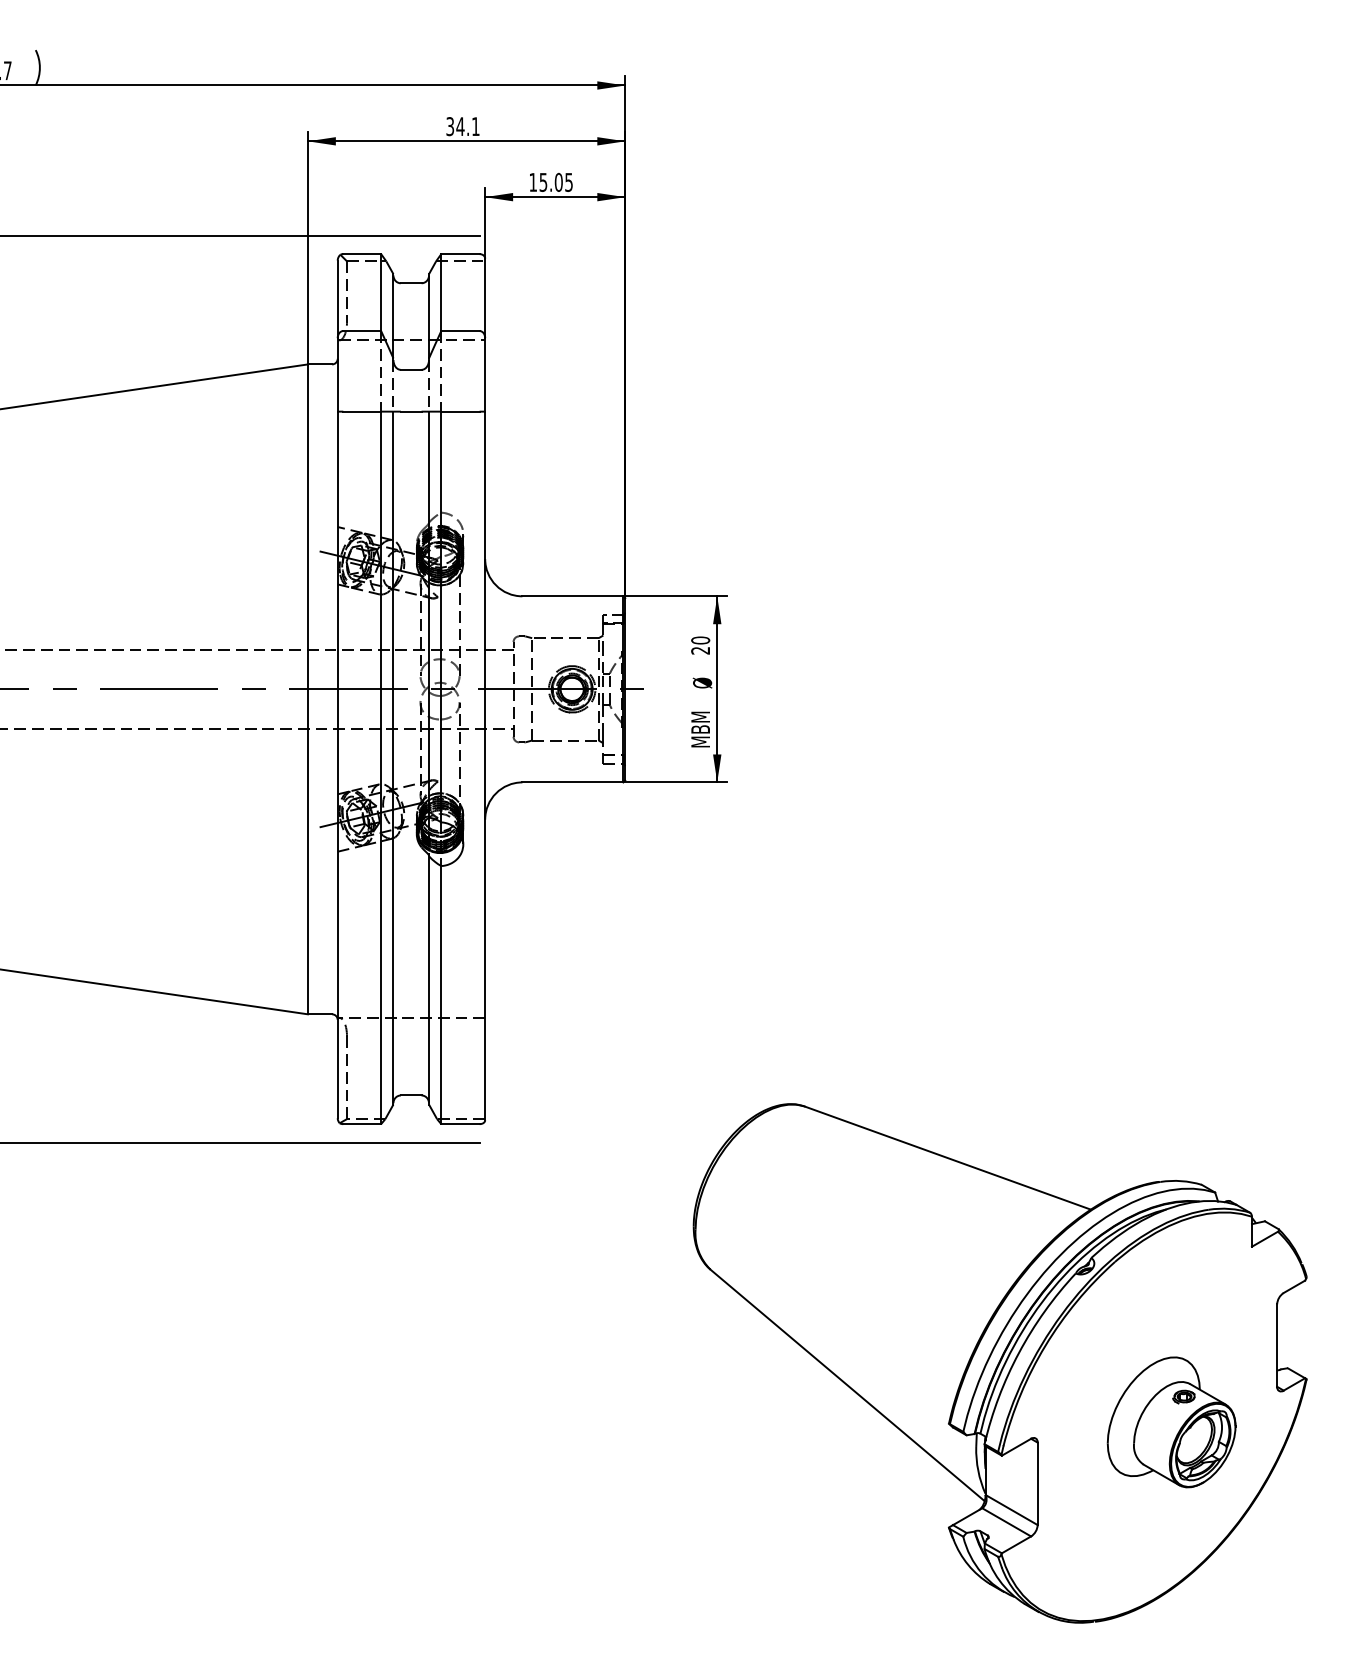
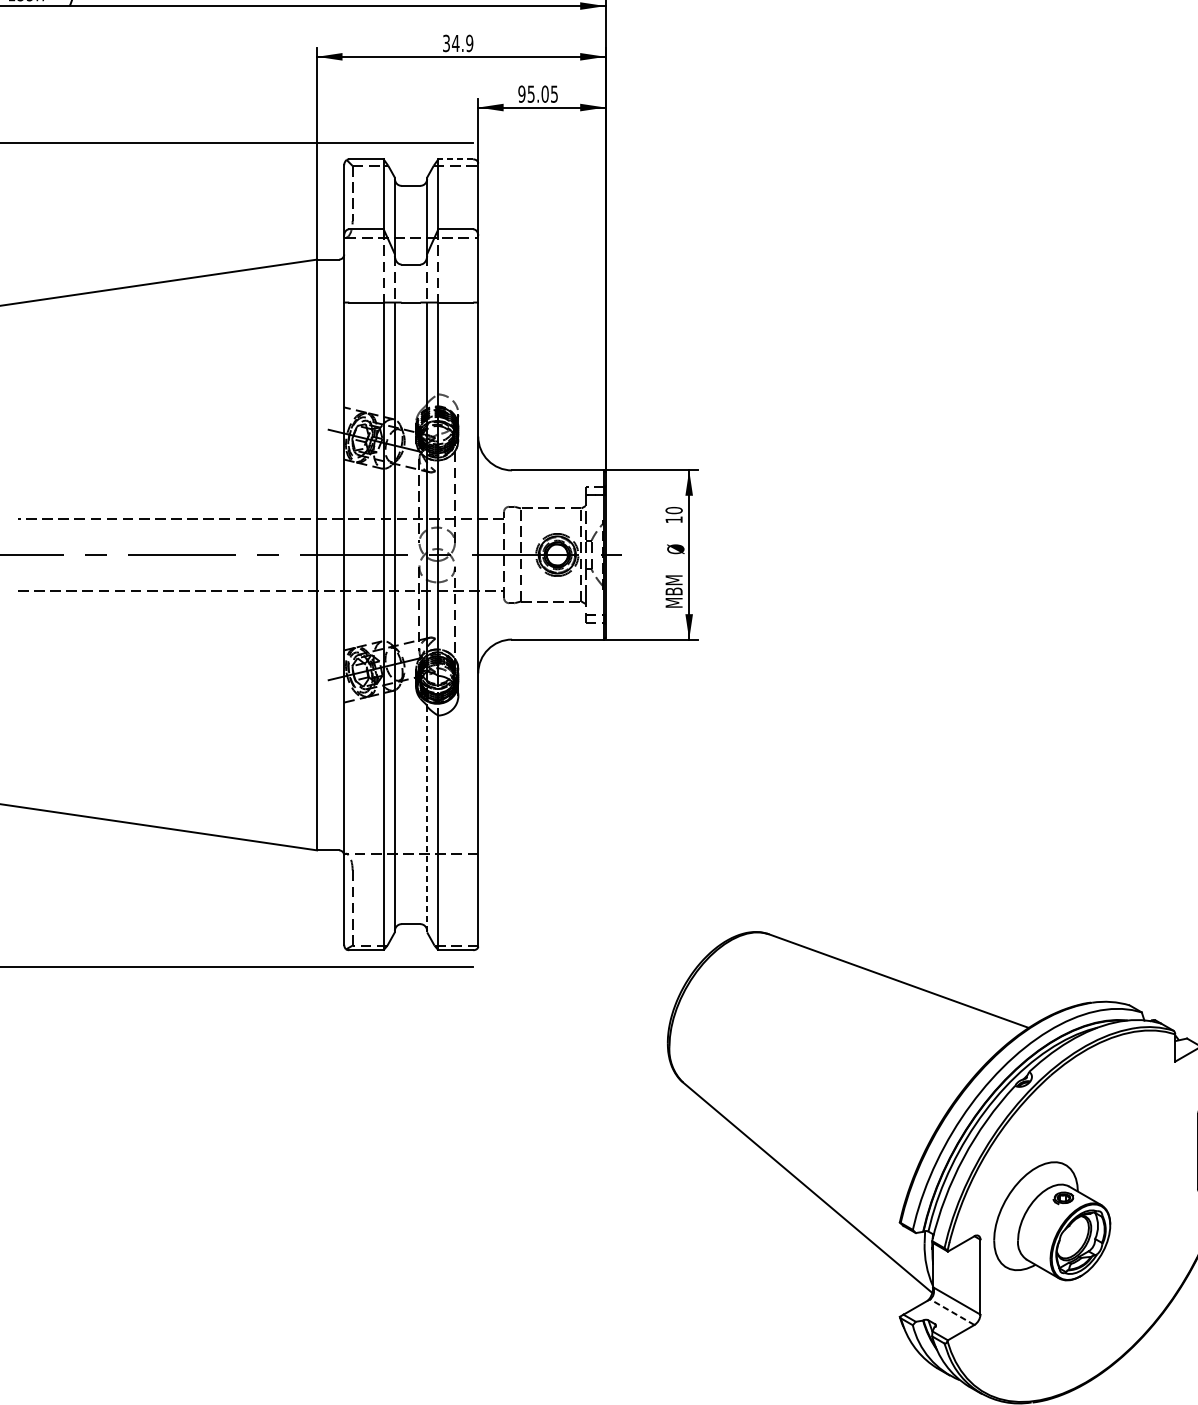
text: (475, 126) -> (469, 43), 34.1 -> 34.9
text: (533, 181) -> (522, 93), 15.05 -> 95.05
line: (459, 254) -> (454, 159), solid -> dashed
text: (700, 650) -> (673, 519), 20 -> 10
line: (429, 979) -> (427, 818), solid -> dashed
part: (1171, 1422) -> (1052, 1221), moved
line: (1006, 1522) -> (952, 1312), solid -> dashed

